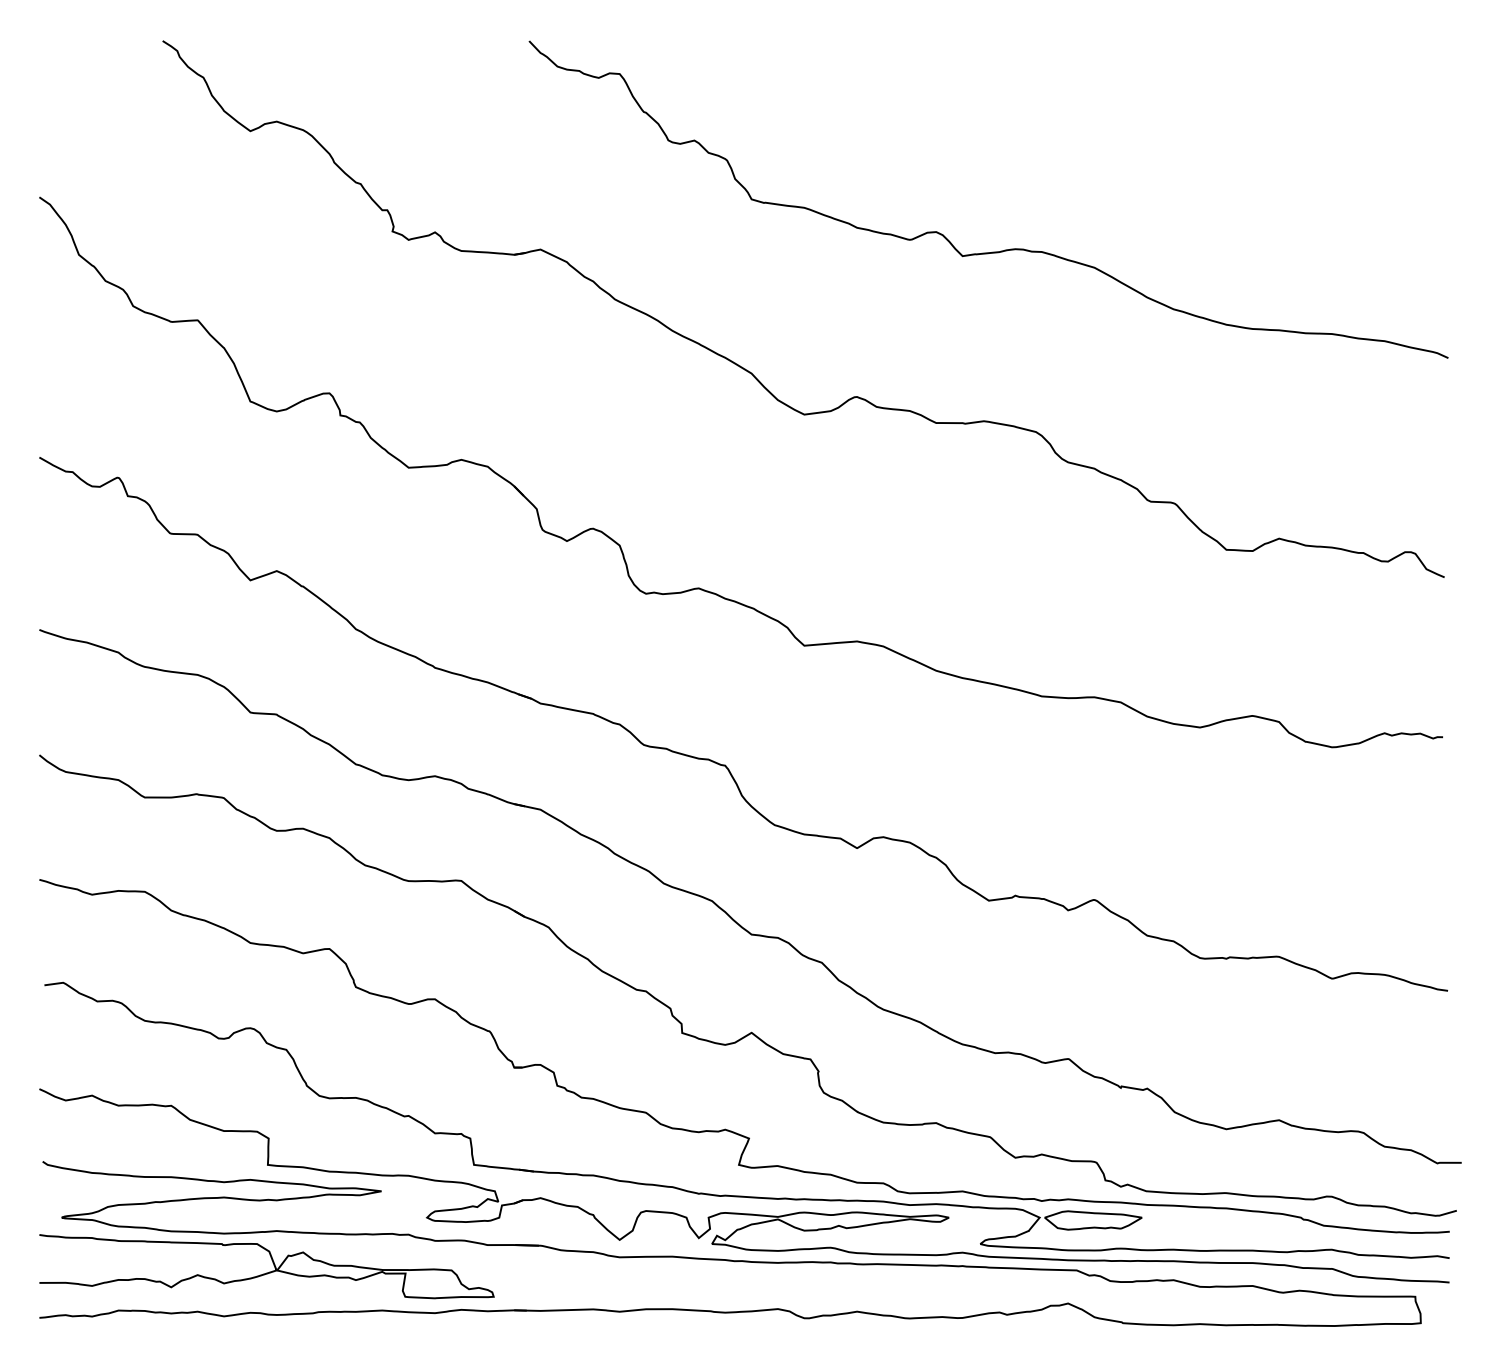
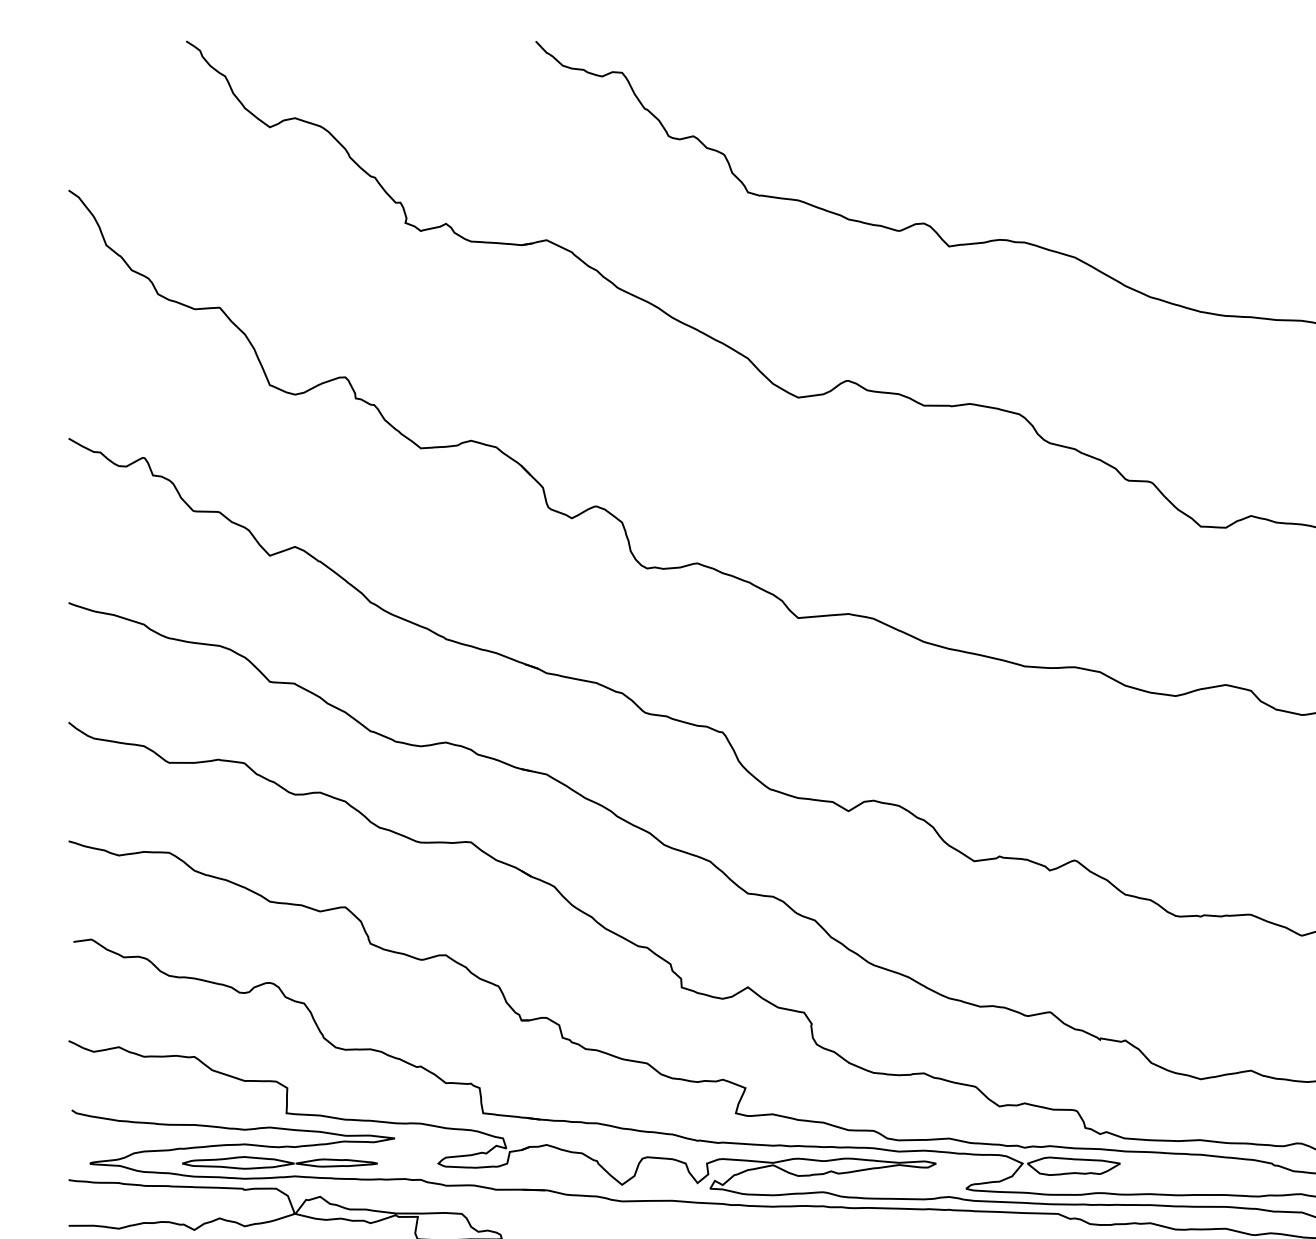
part: (260, 1216) -> (279, 1162), added

